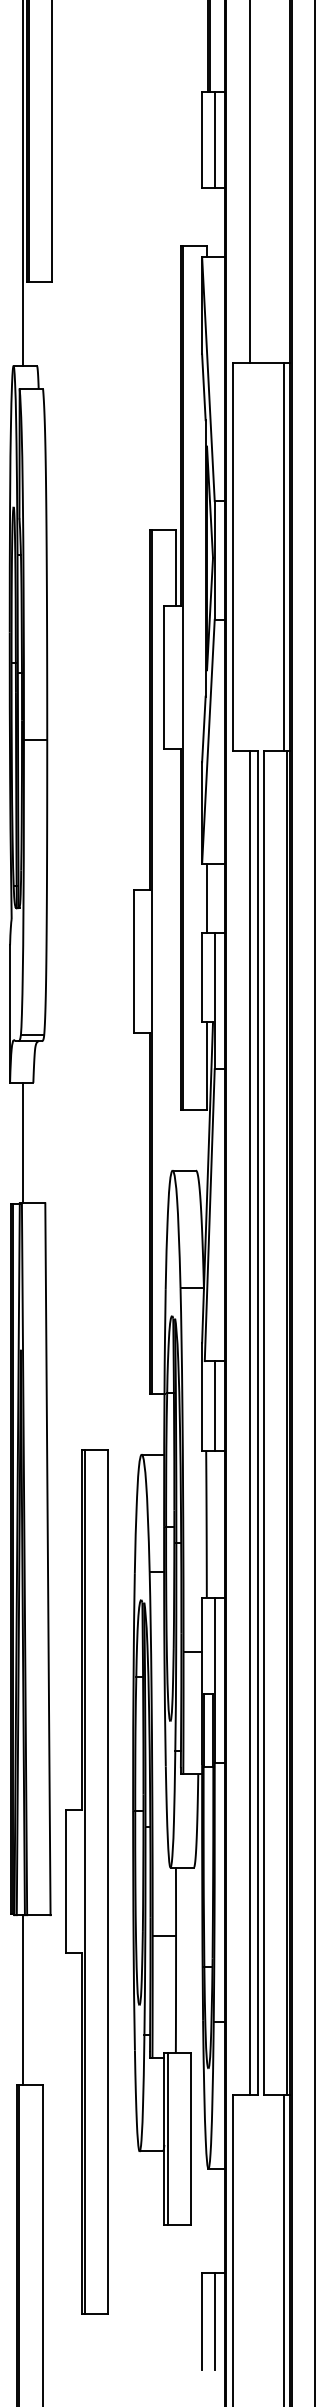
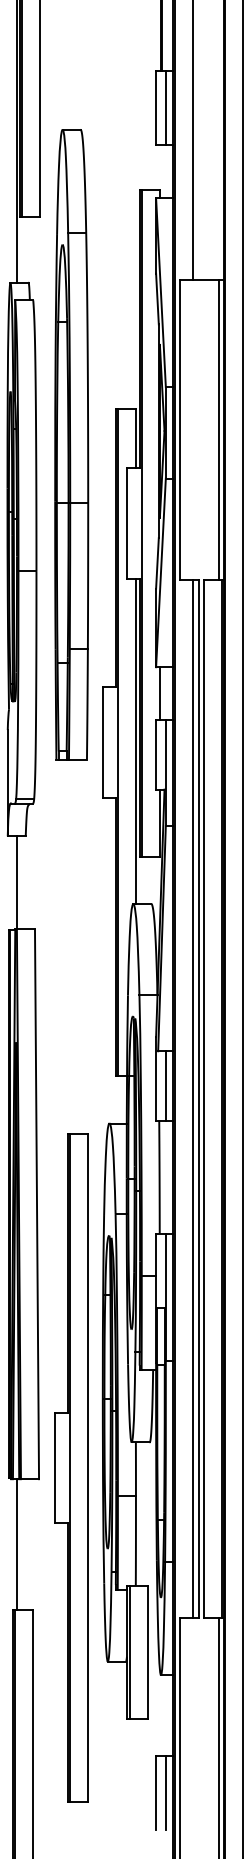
part: (92, 575) -> (71, 444), added
line: (175, 959) -> (135, 741), added
part: (86, 1881) -> (71, 1467), moved

